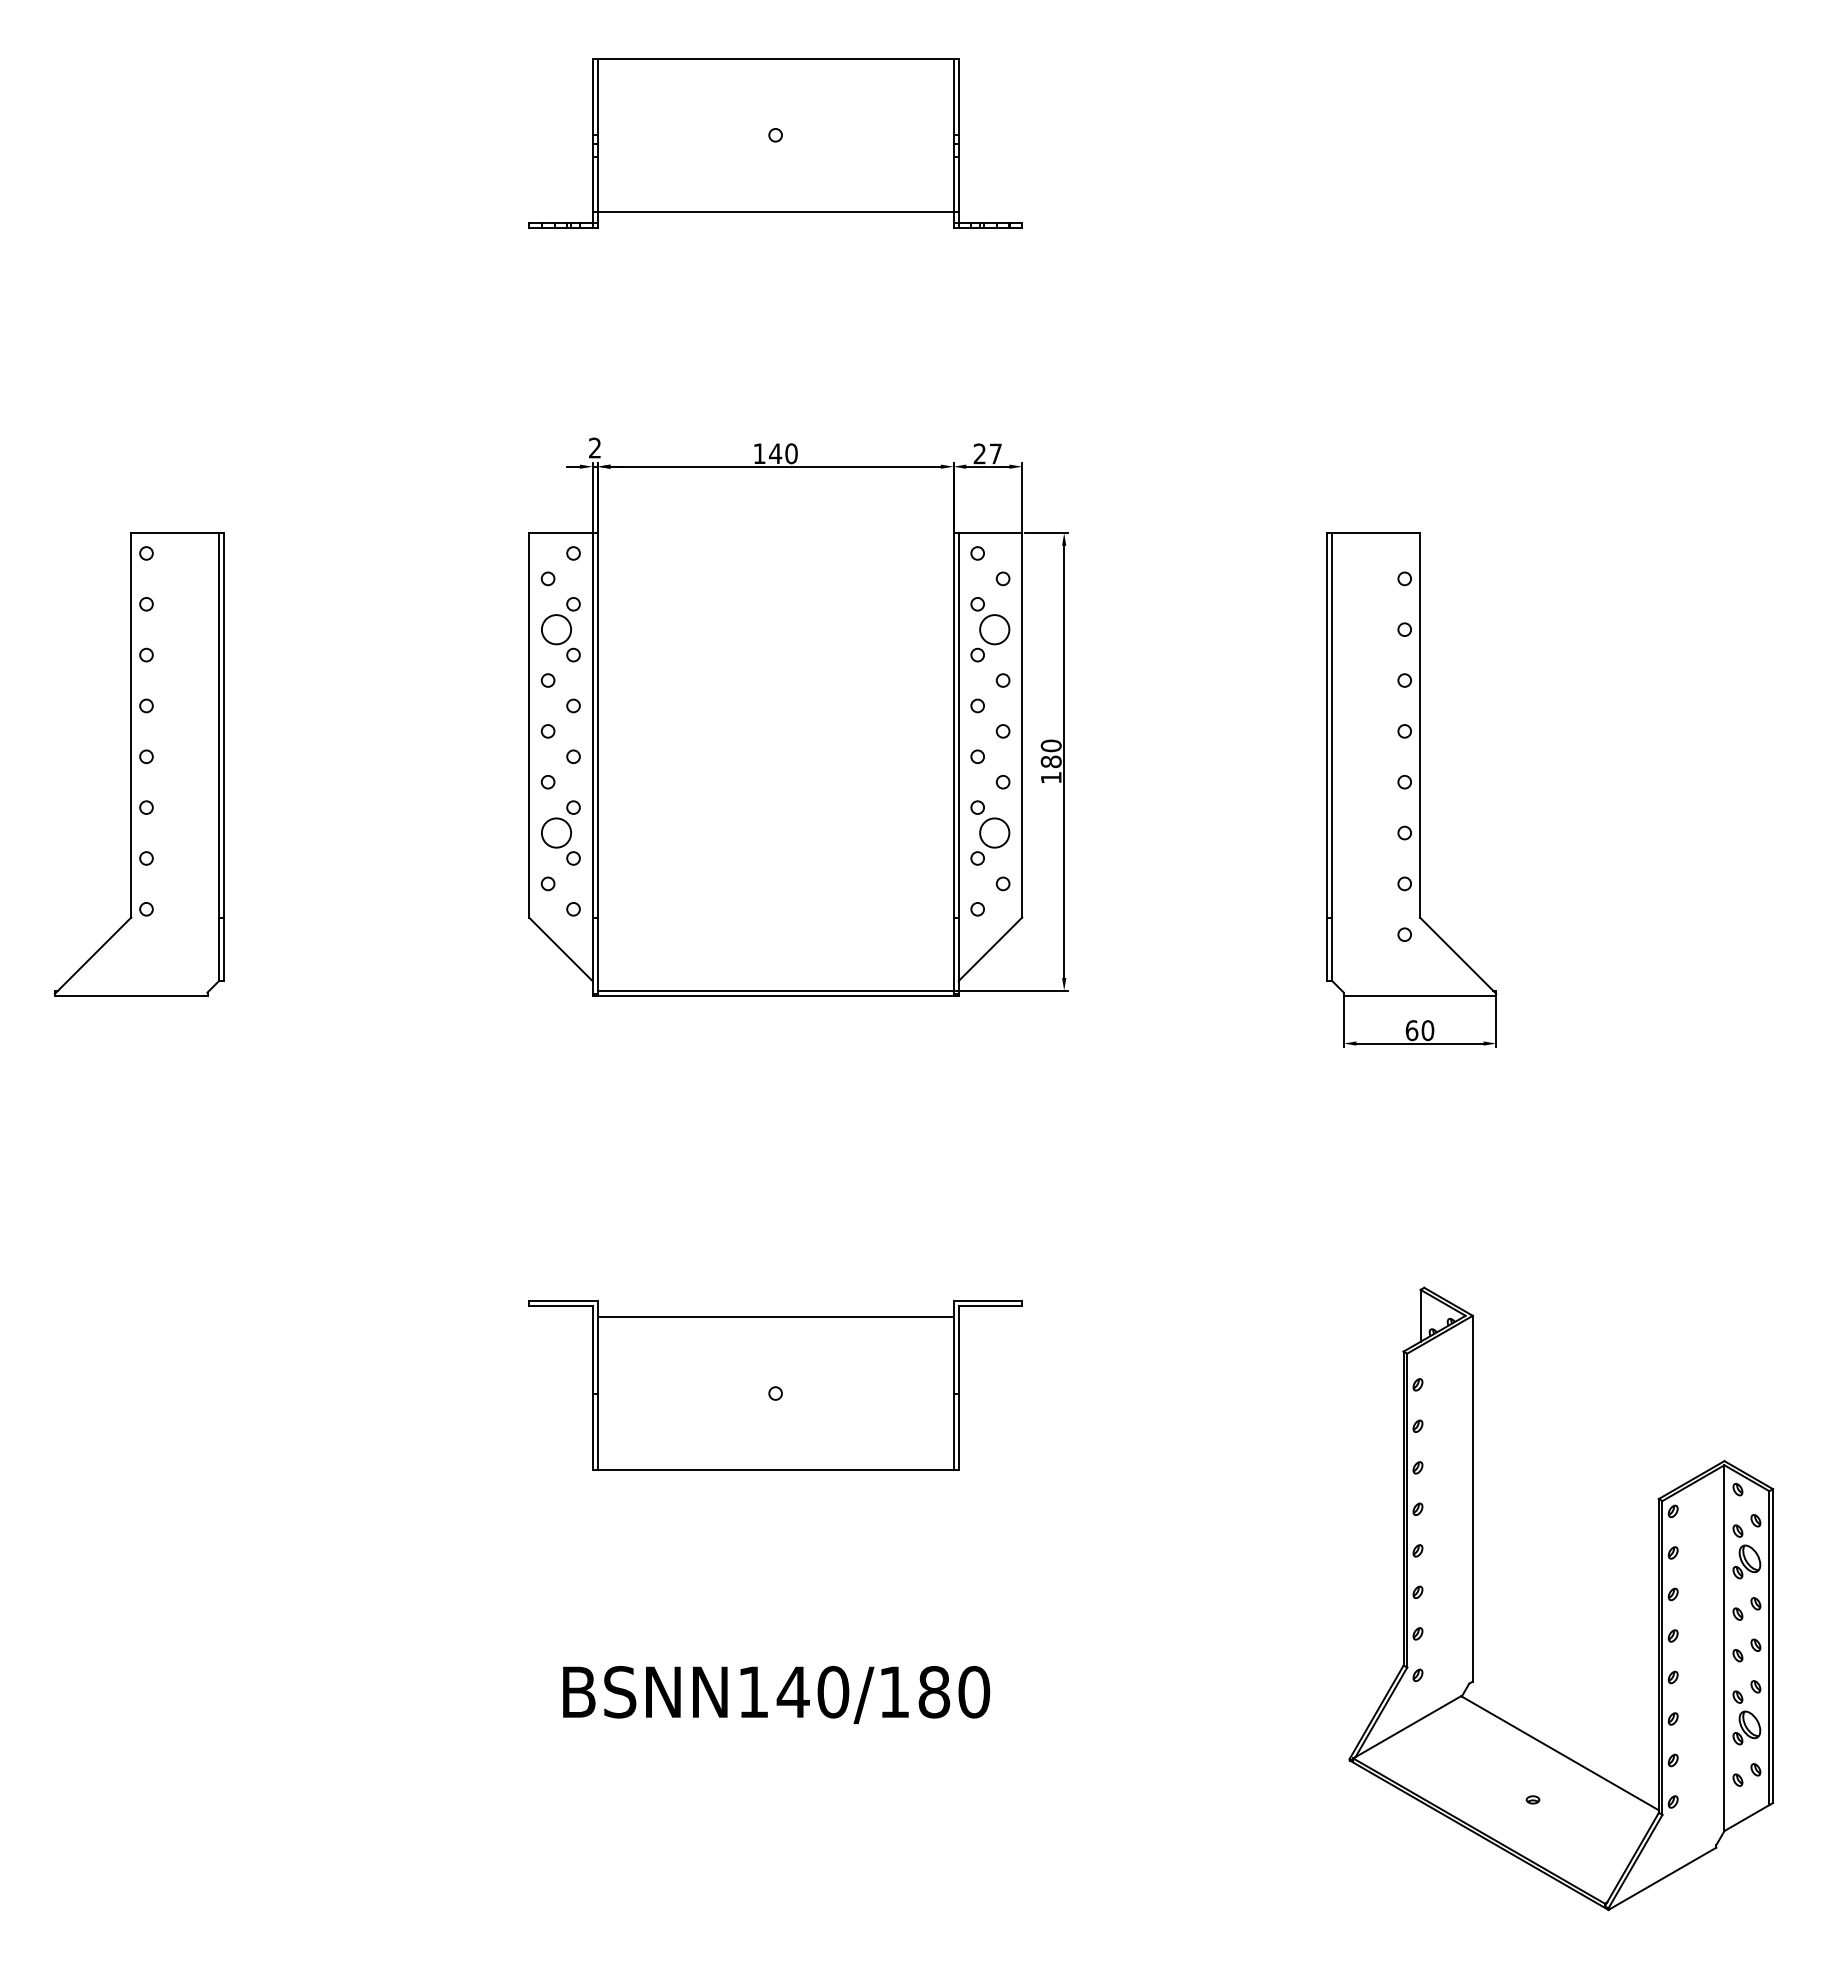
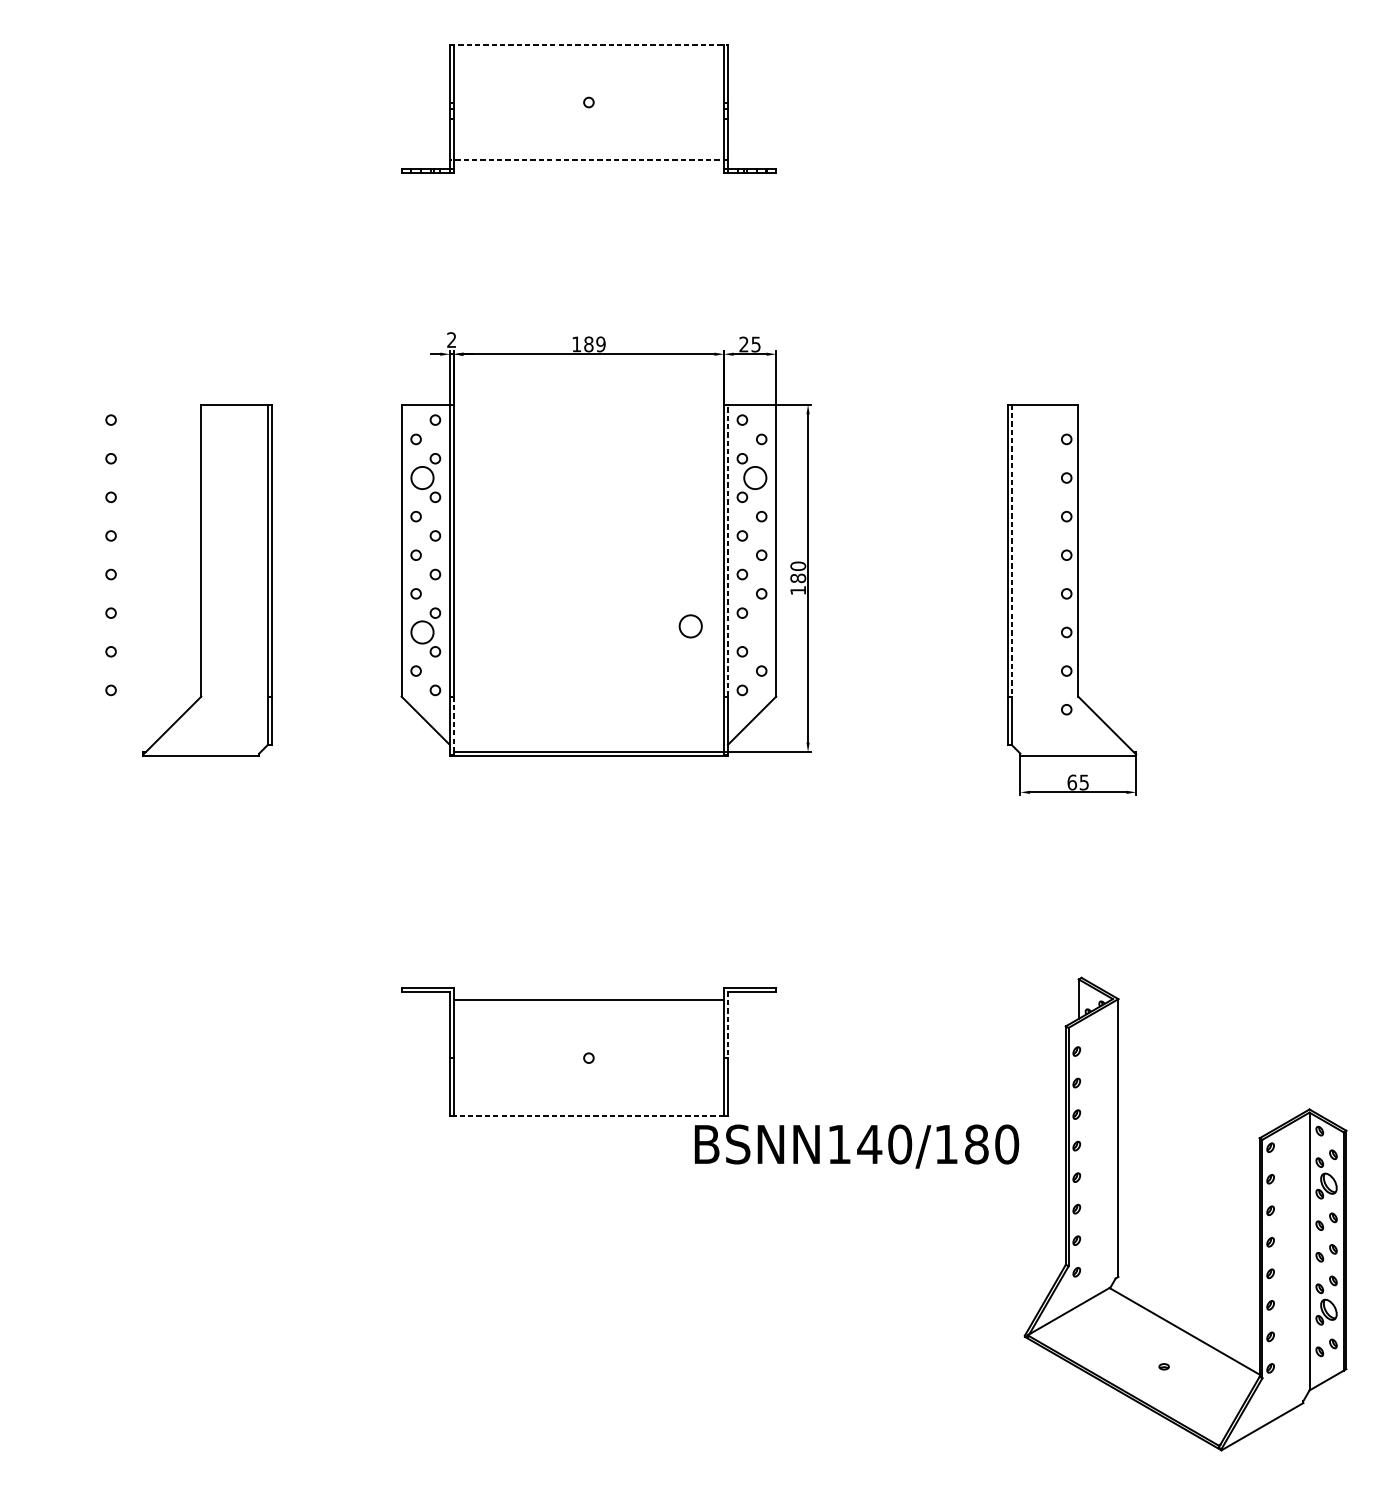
line: (776, 59) -> (589, 44), solid -> dashed
line: (775, 211) -> (588, 160), solid -> dashed
text: (782, 453) -> (594, 344), 140 -> 189
text: (995, 453) -> (755, 344), 27 -> 25
line: (958, 724) -> (727, 550), solid -> dashed
line: (1332, 725) -> (1011, 550), solid -> dashed
part: (139, 764) -> (207, 580), moved
circle: (994, 832) -> (690, 625), moved
line: (597, 954) -> (453, 724), solid -> dashed
text: (1427, 1030) -> (1084, 782), 60 -> 65
line: (958, 1349) -> (727, 1024), solid -> dashed
line: (775, 1469) -> (588, 1115), solid -> dashed
text: (776, 1695) -> (856, 1146), moved

